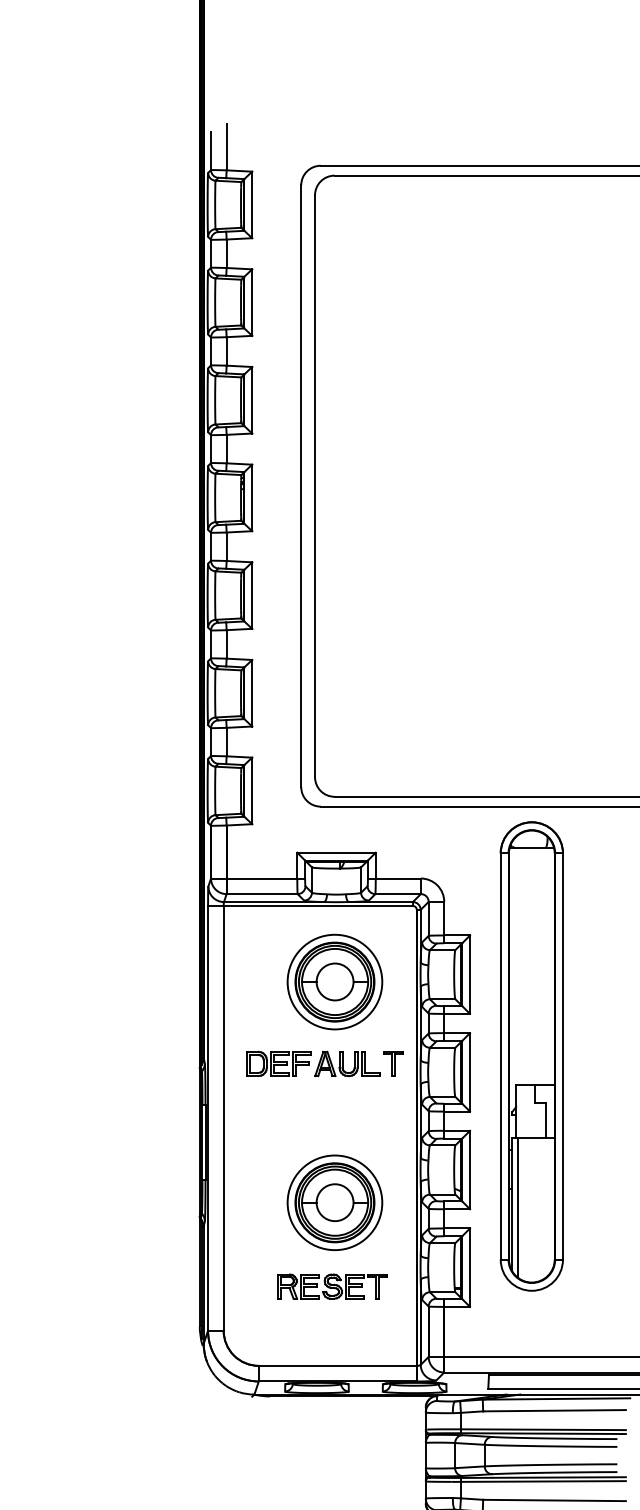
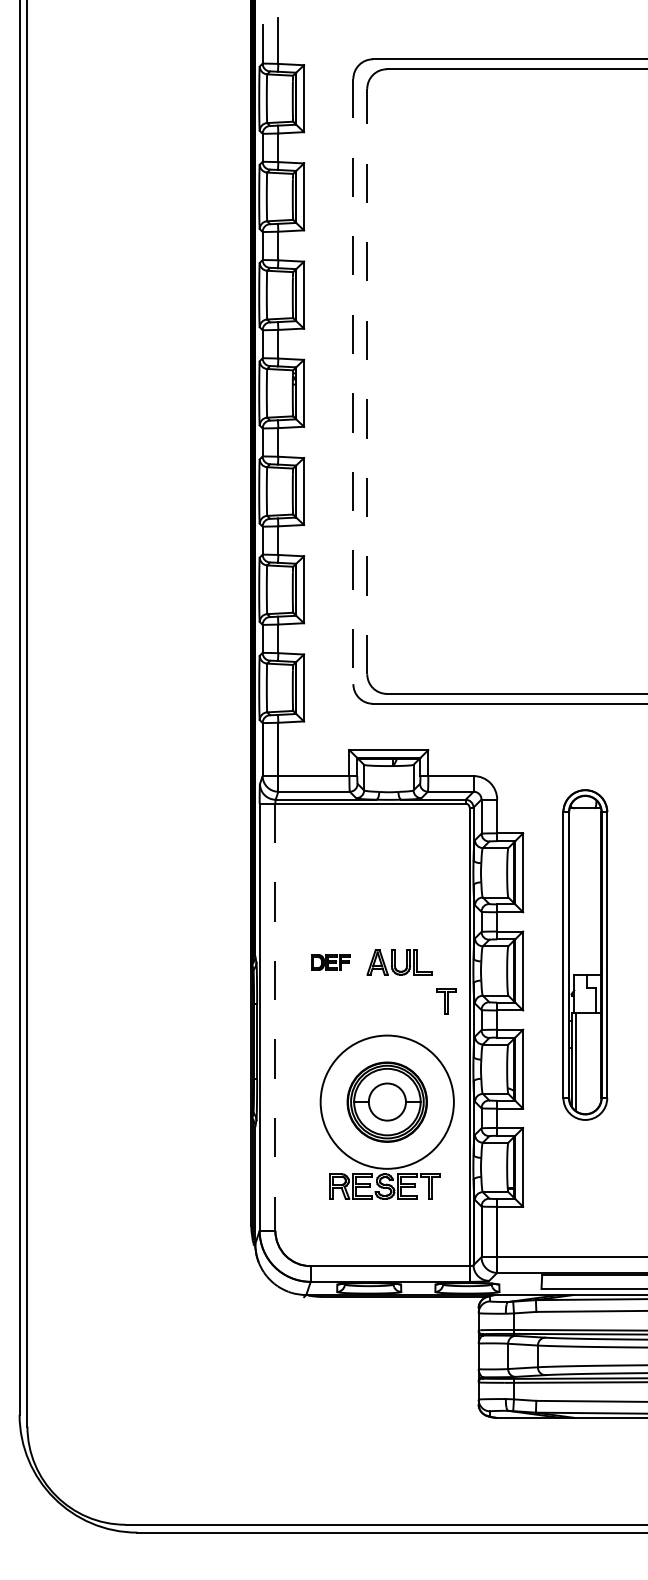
line: (301, 486) -> (353, 381), solid -> dashed
line: (315, 486) -> (367, 381), solid -> dashed
part: (334, 981) -> (386, 879), removed
part: (532, 1055) -> (585, 954), size x0.7
part: (278, 1063) -> (330, 962), size x0.6
part: (393, 1063) -> (446, 1001), moved
line: (223, 1118) -> (275, 1017), solid -> dashed
circle: (334, 1202) -> (386, 1101), size x1.4

